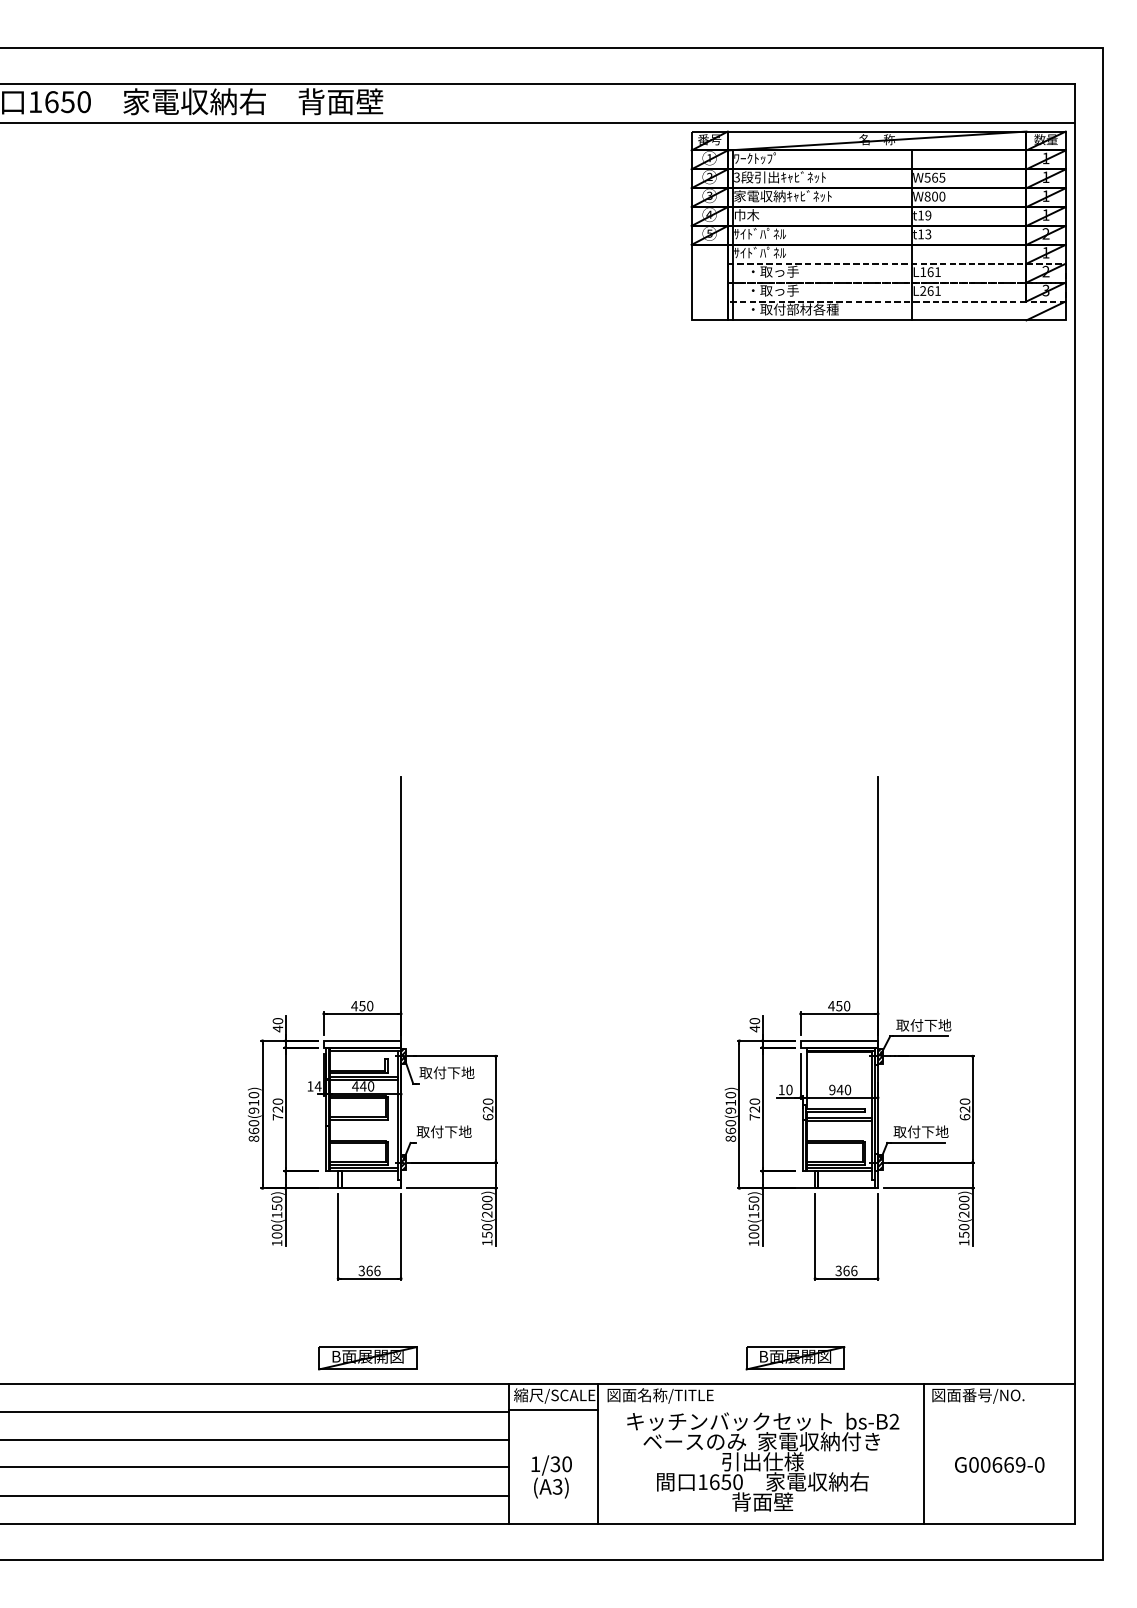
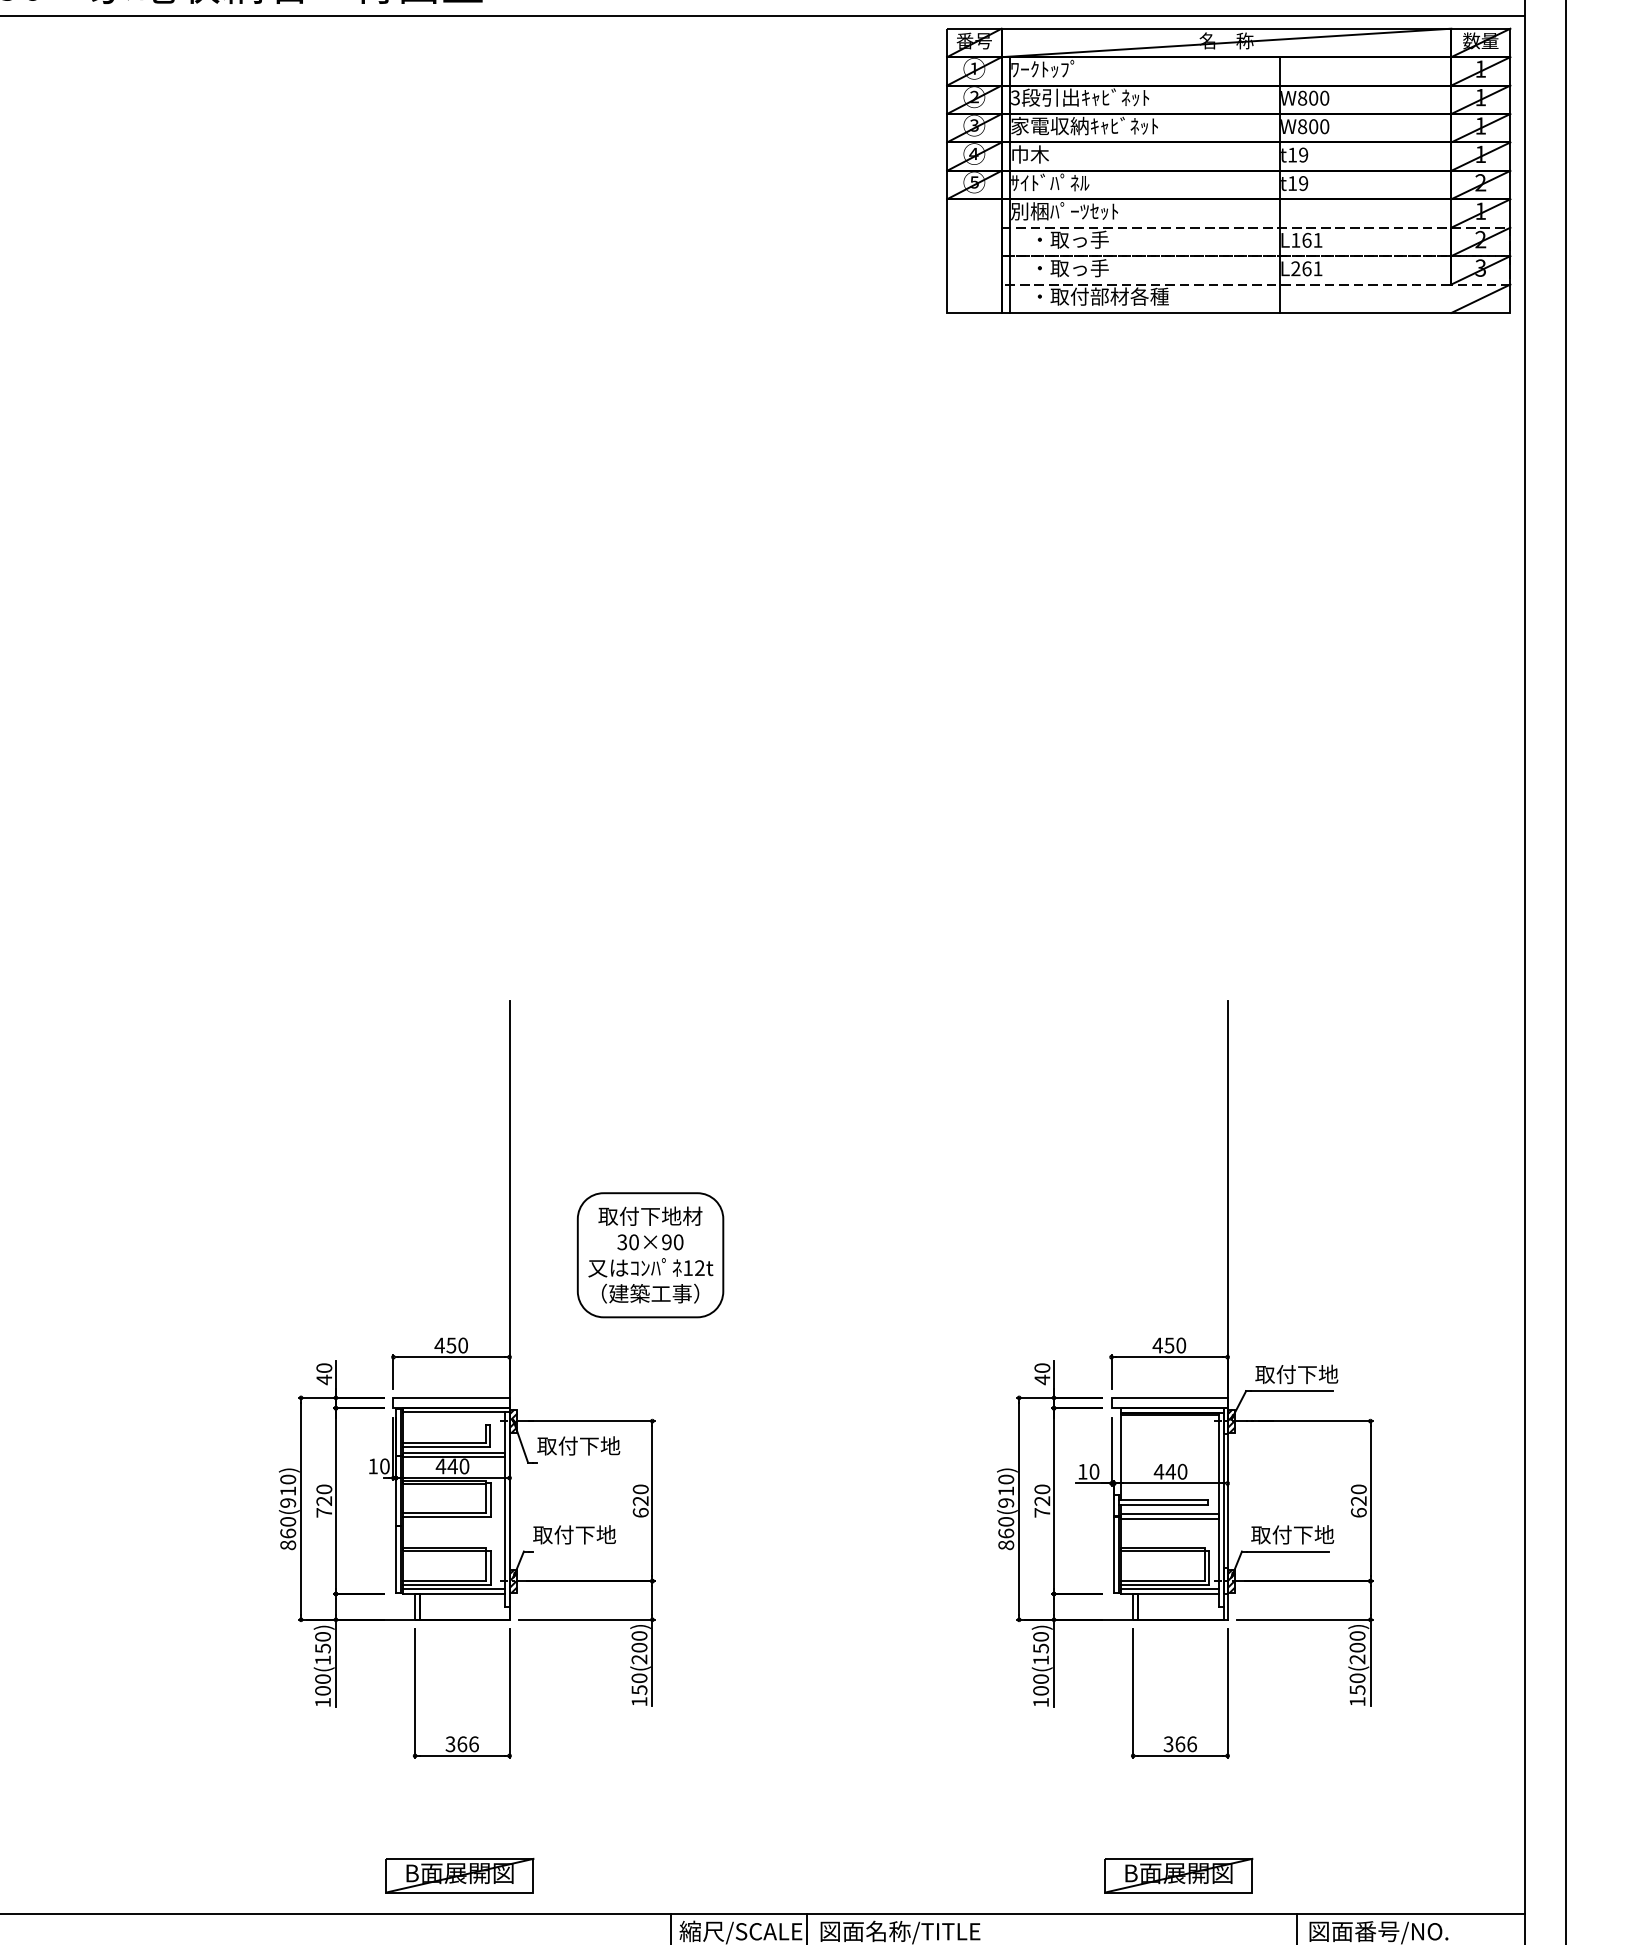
text: (934, 177) -> (1312, 97), W565 -> W800
text: (928, 234) -> (1303, 183), t13 -> t19
text: (769, 252) -> (1064, 210), ｻｲﾄﾞﾊﾟﾈﾙ -> 別梱ﾊﾟｰﾂｾｯﾄ
part: (494, 946) -> (650, 1255), added
text: (317, 1086) -> (383, 1466), 14 -> 10
text: (831, 1089) -> (1157, 1471), 940 -> 440
part: (795, 1358) -> (1178, 1876), moved

